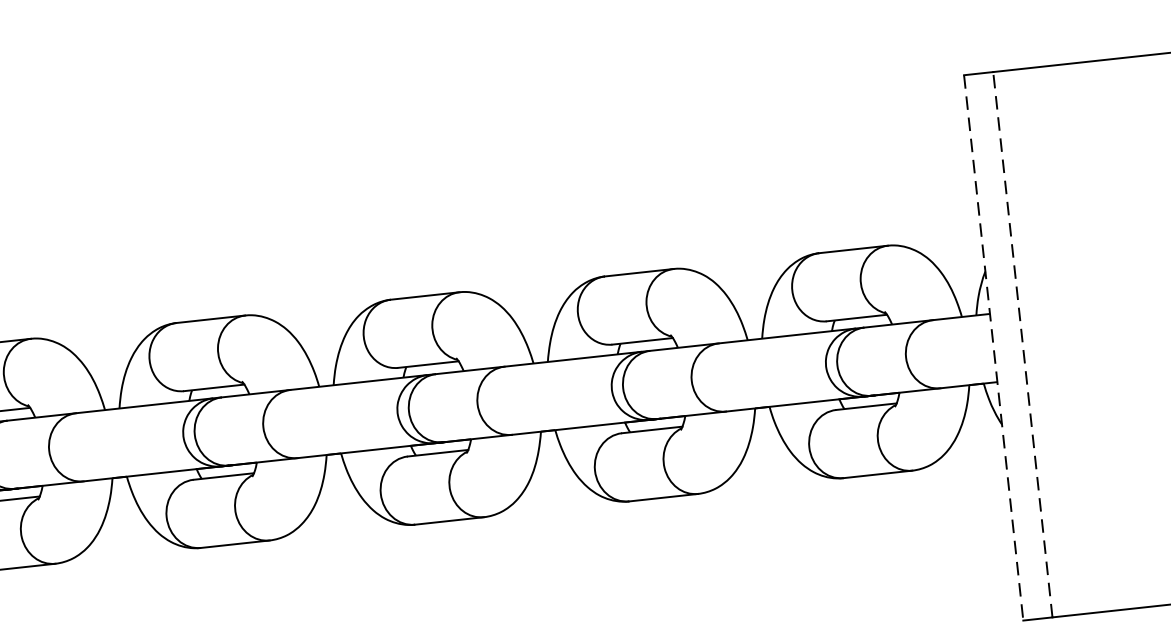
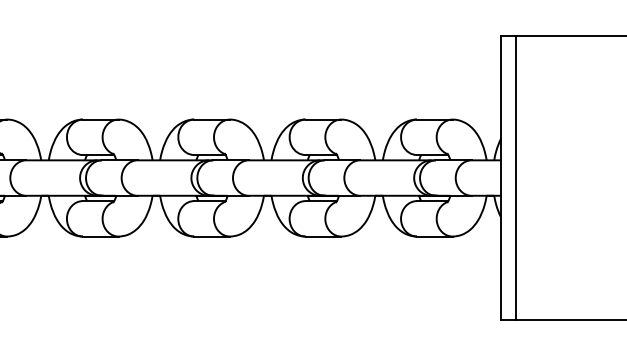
line: (1022, 343) -> (516, 177), dashed -> solid
line: (993, 346) -> (501, 177), dashed -> solid

